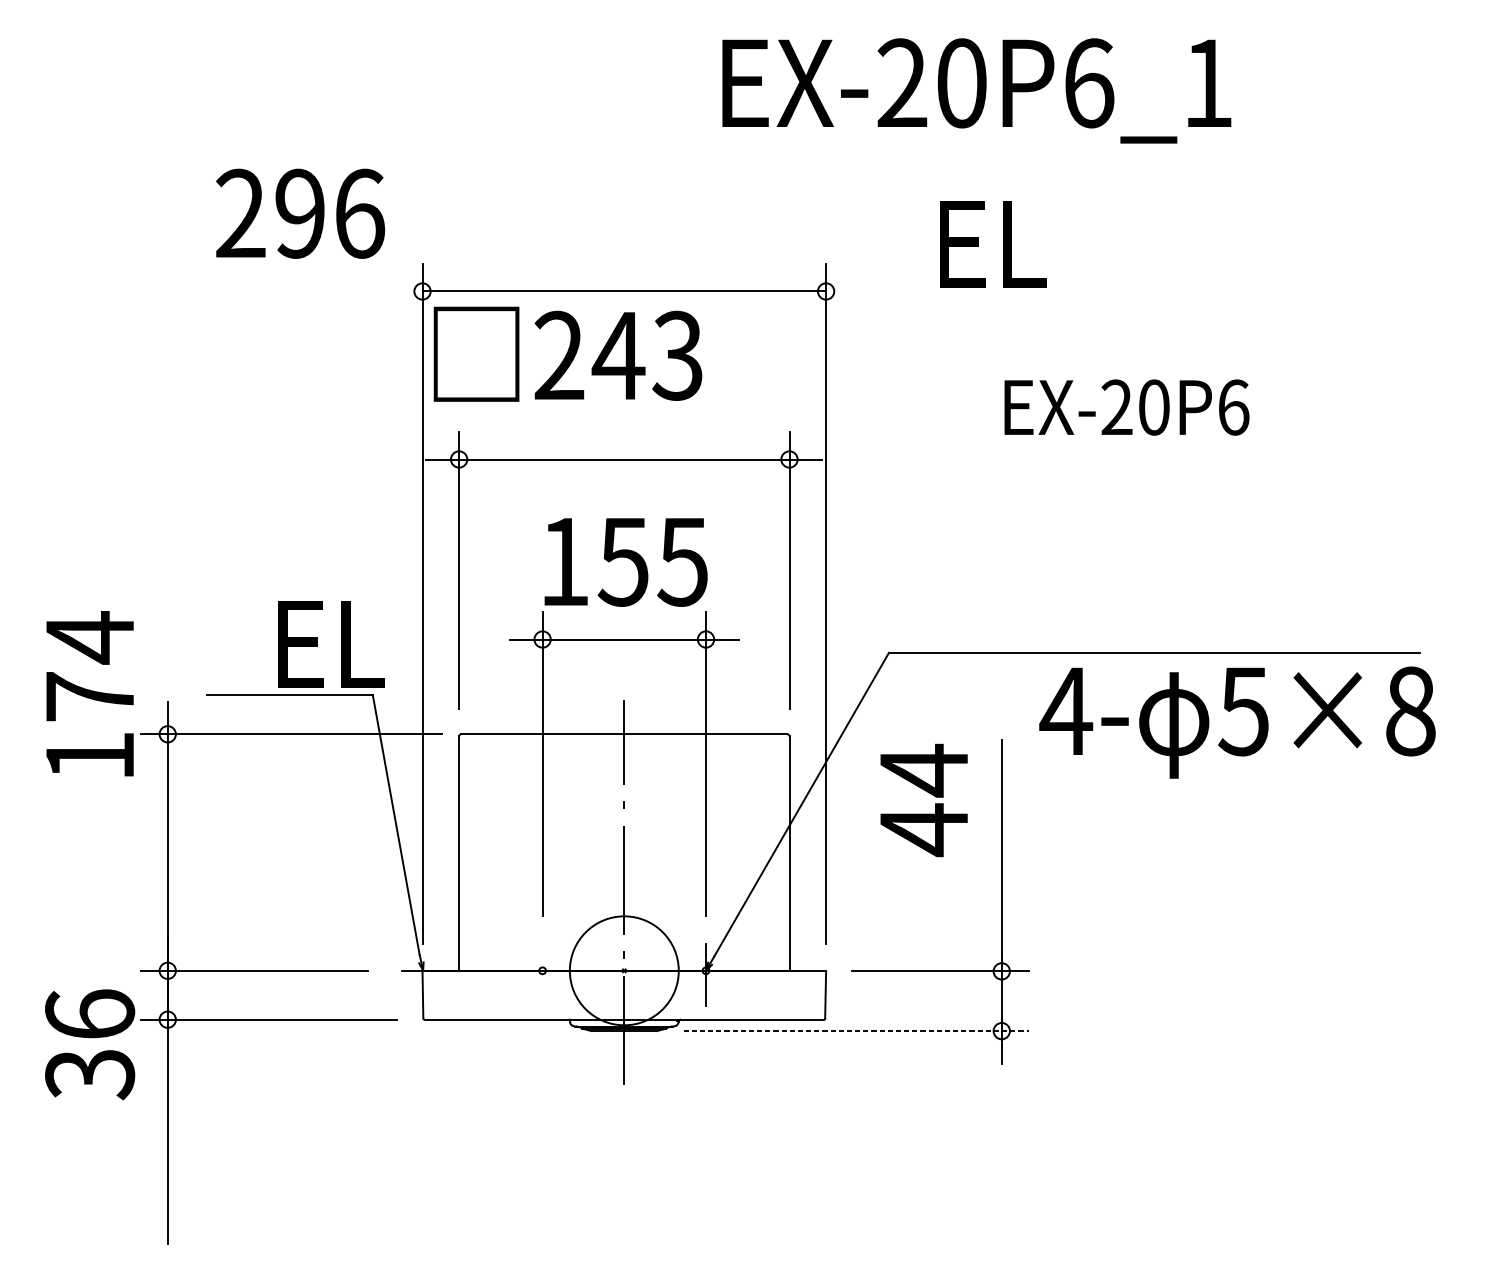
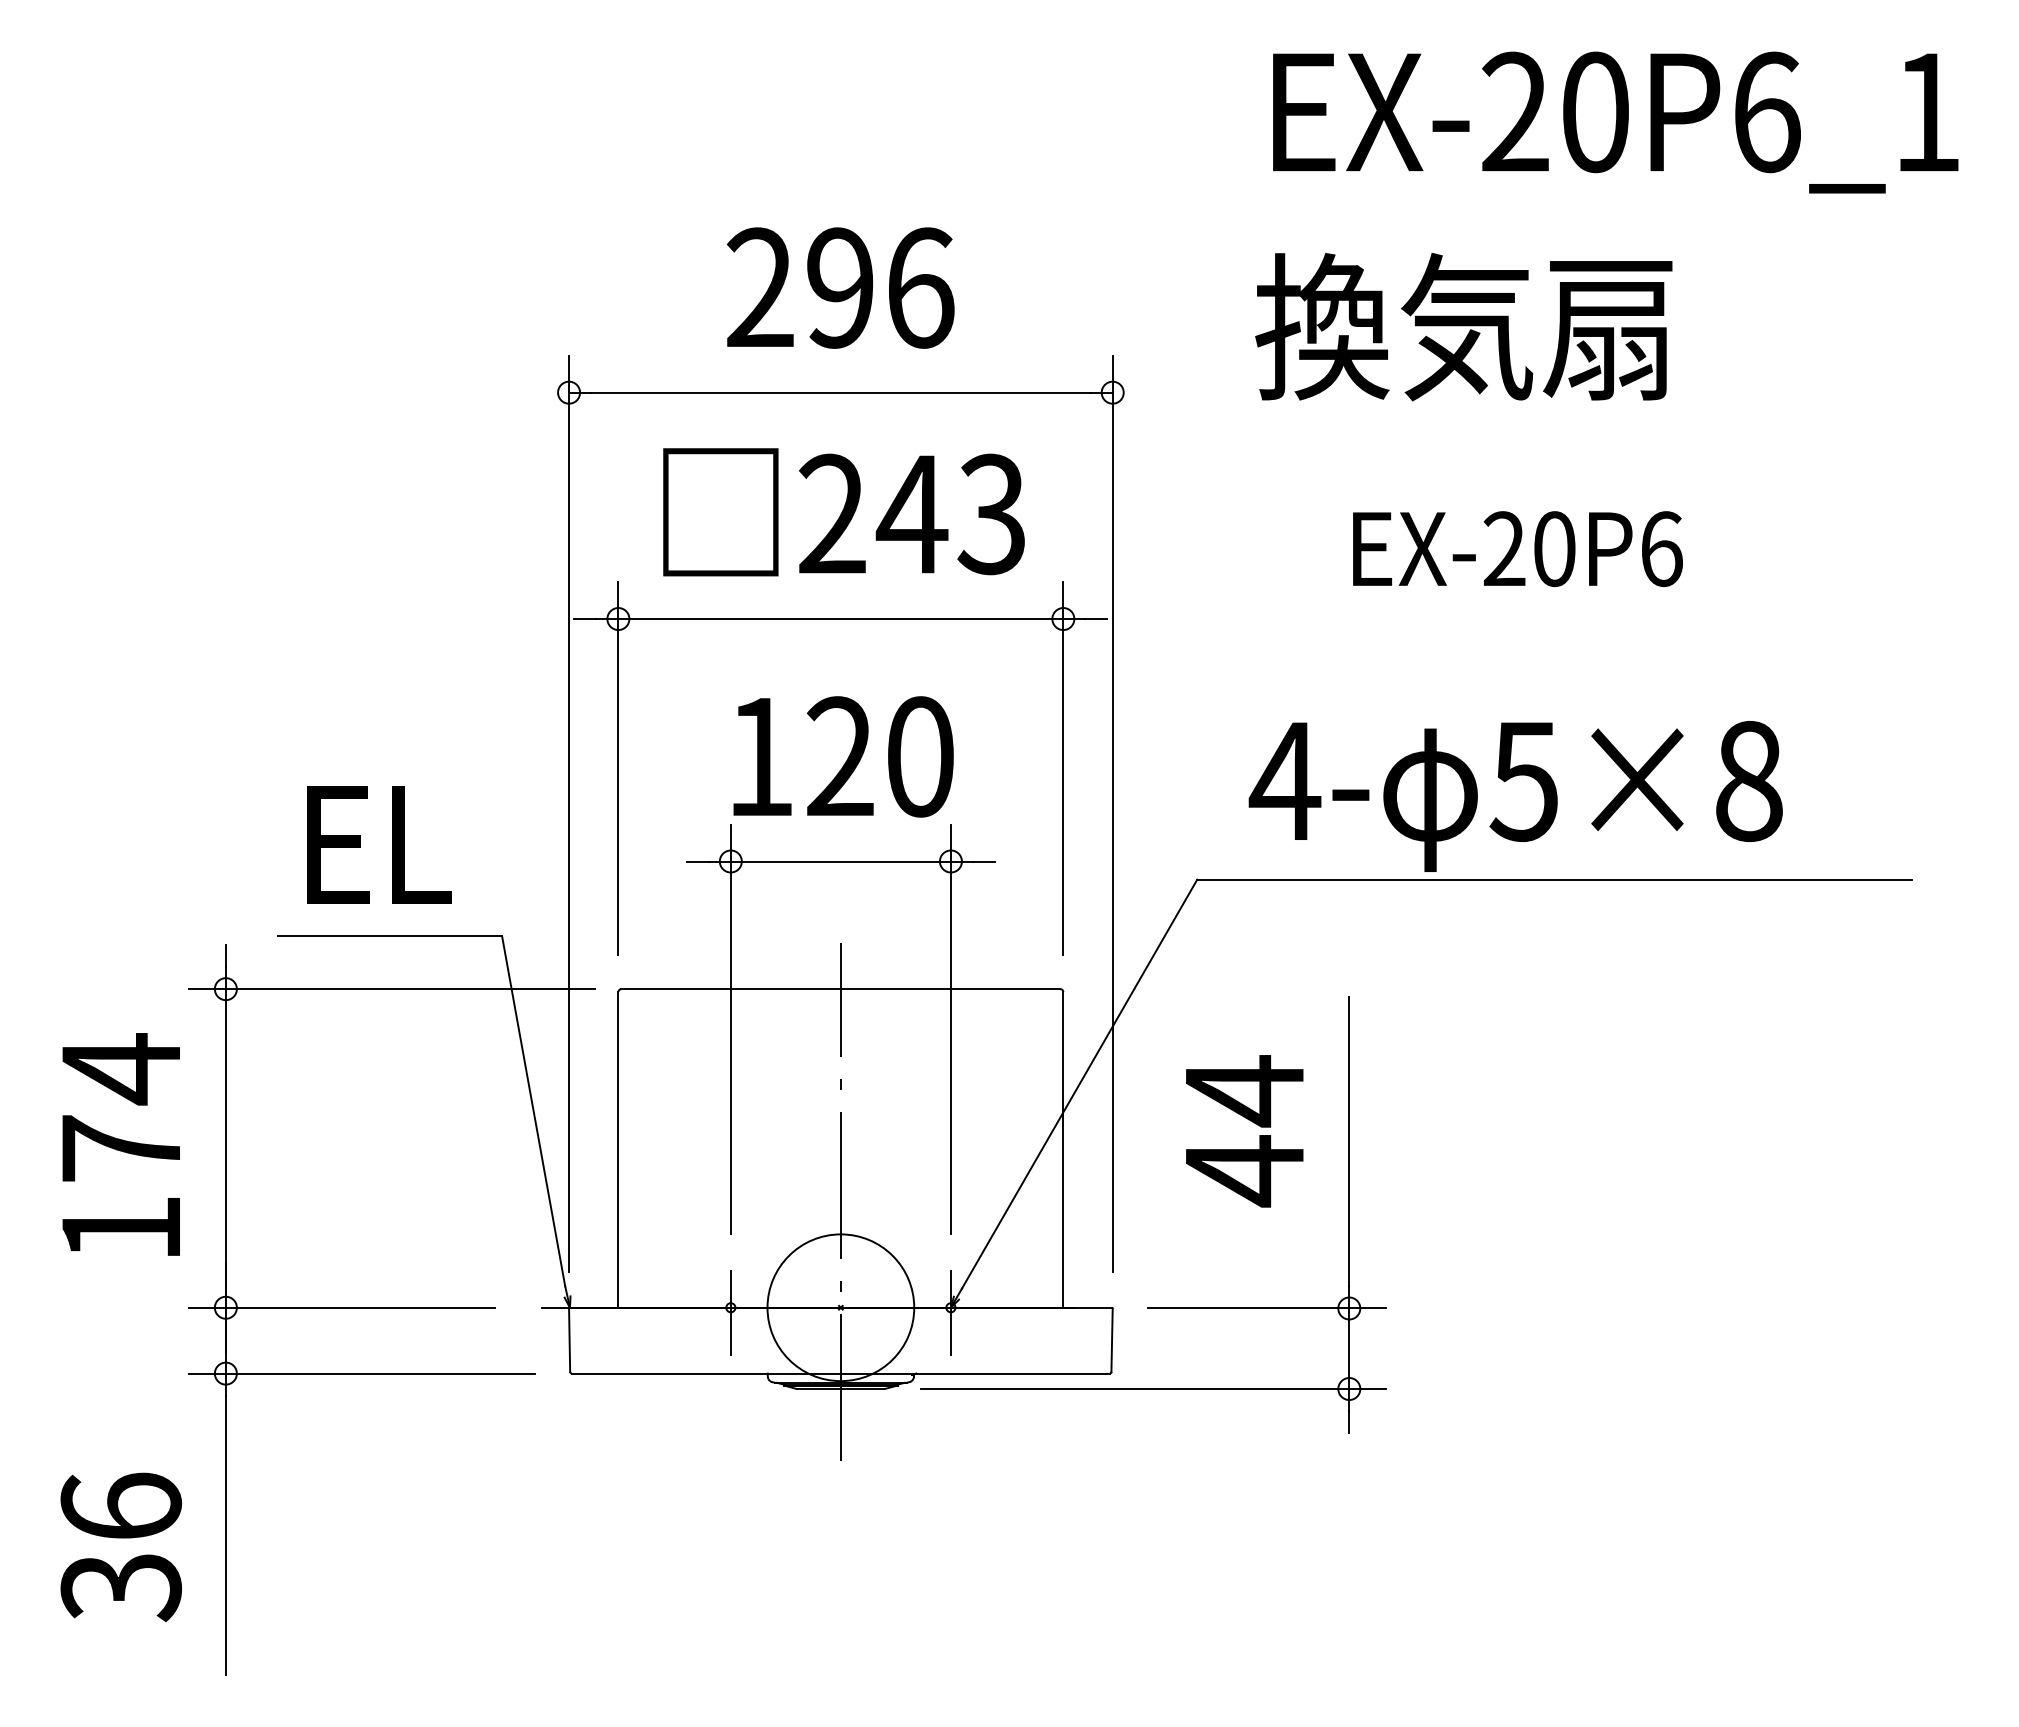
text: (976, 90) -> (1615, 122), moved
text: (300, 213) -> (840, 287), moved
text: (1086, 242) -> (1463, 326), EL -> 換気扇
text: (567, 354) -> (843, 512), moved
text: (652, 561) -> (879, 756), 155 -> 120
text: (331, 643) -> (379, 844), moved
text: (89, 693) -> (120, 1144), moved
text: (1237, 722) -> (1515, 796), moved
text: (923, 800) -> (1244, 1131), moved
line: (542, 975) -> (730, 1313), added
line: (856, 1031) -> (1153, 1389), dashed -> solid
text: (89, 1044) -> (120, 1547), moved

